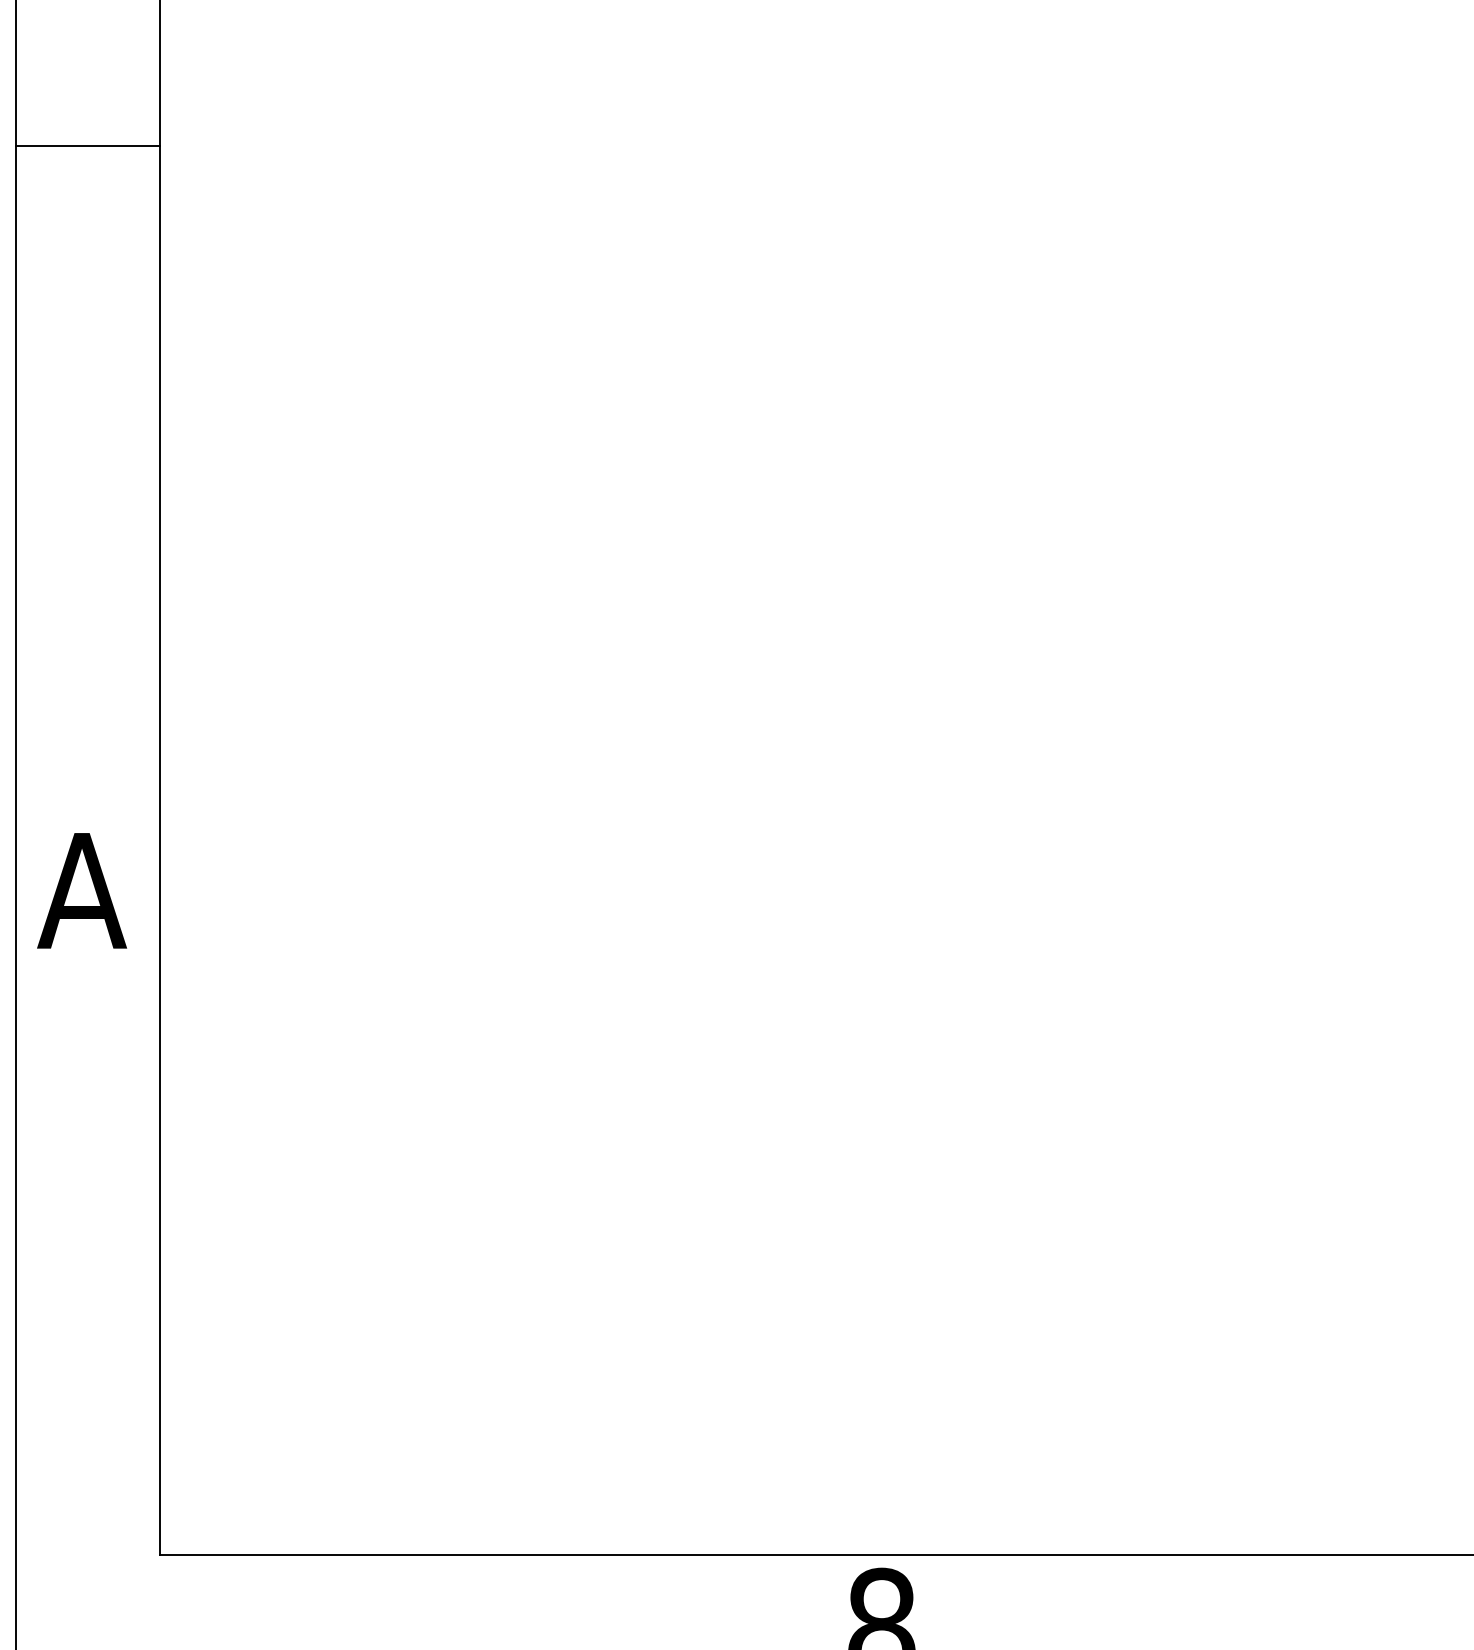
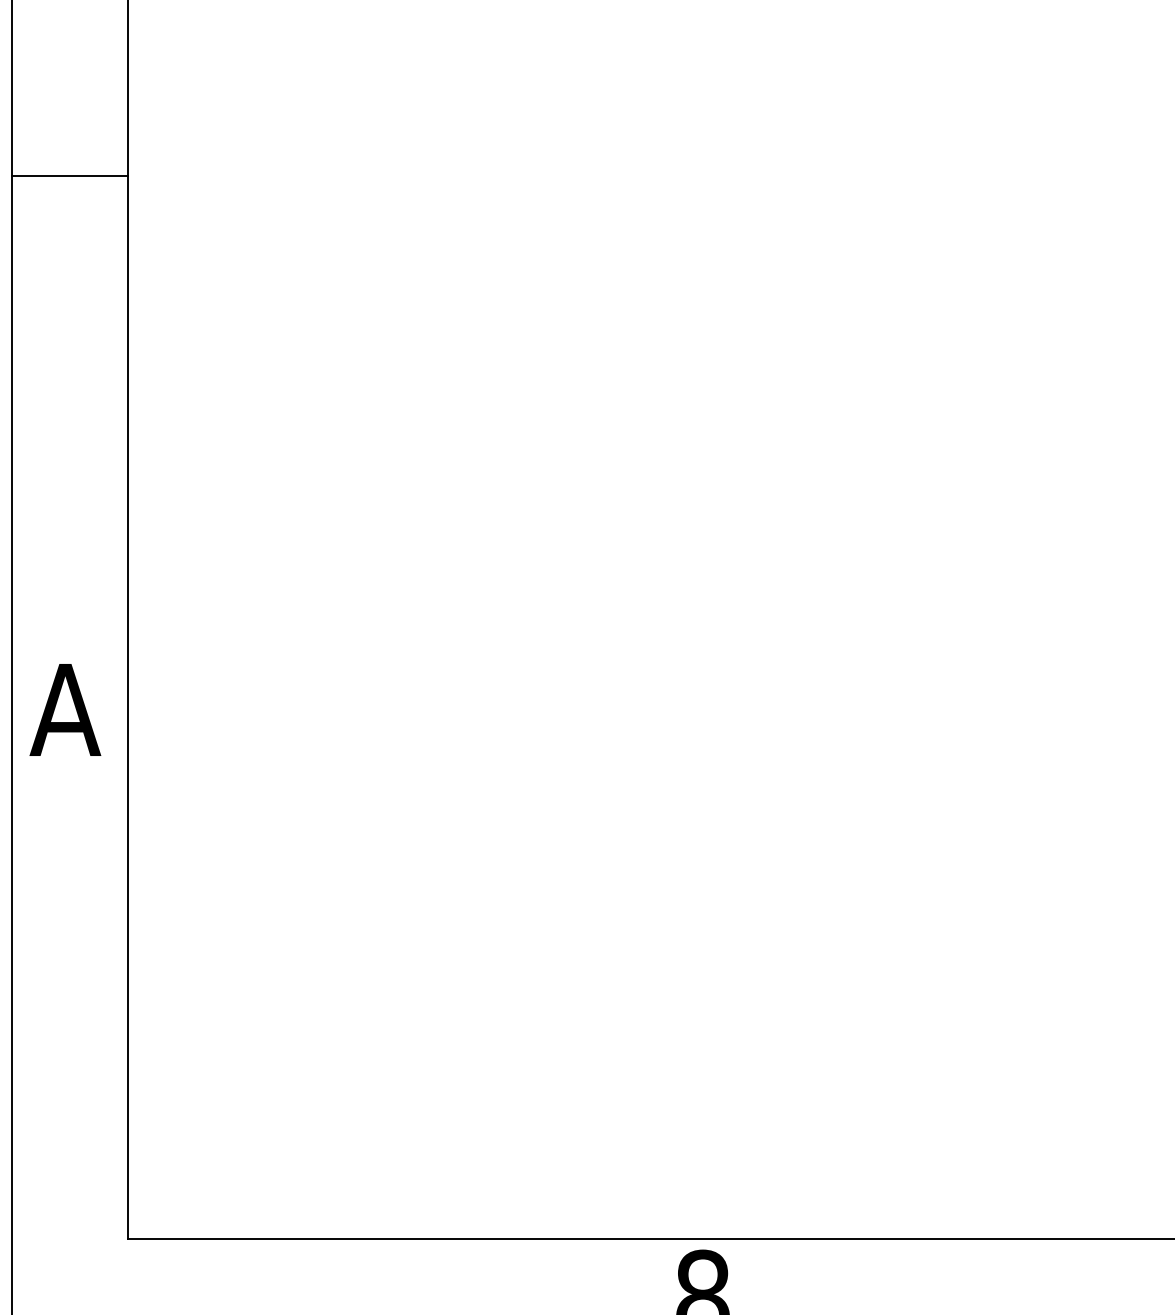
line: (87, 146) -> (69, 176), moved

